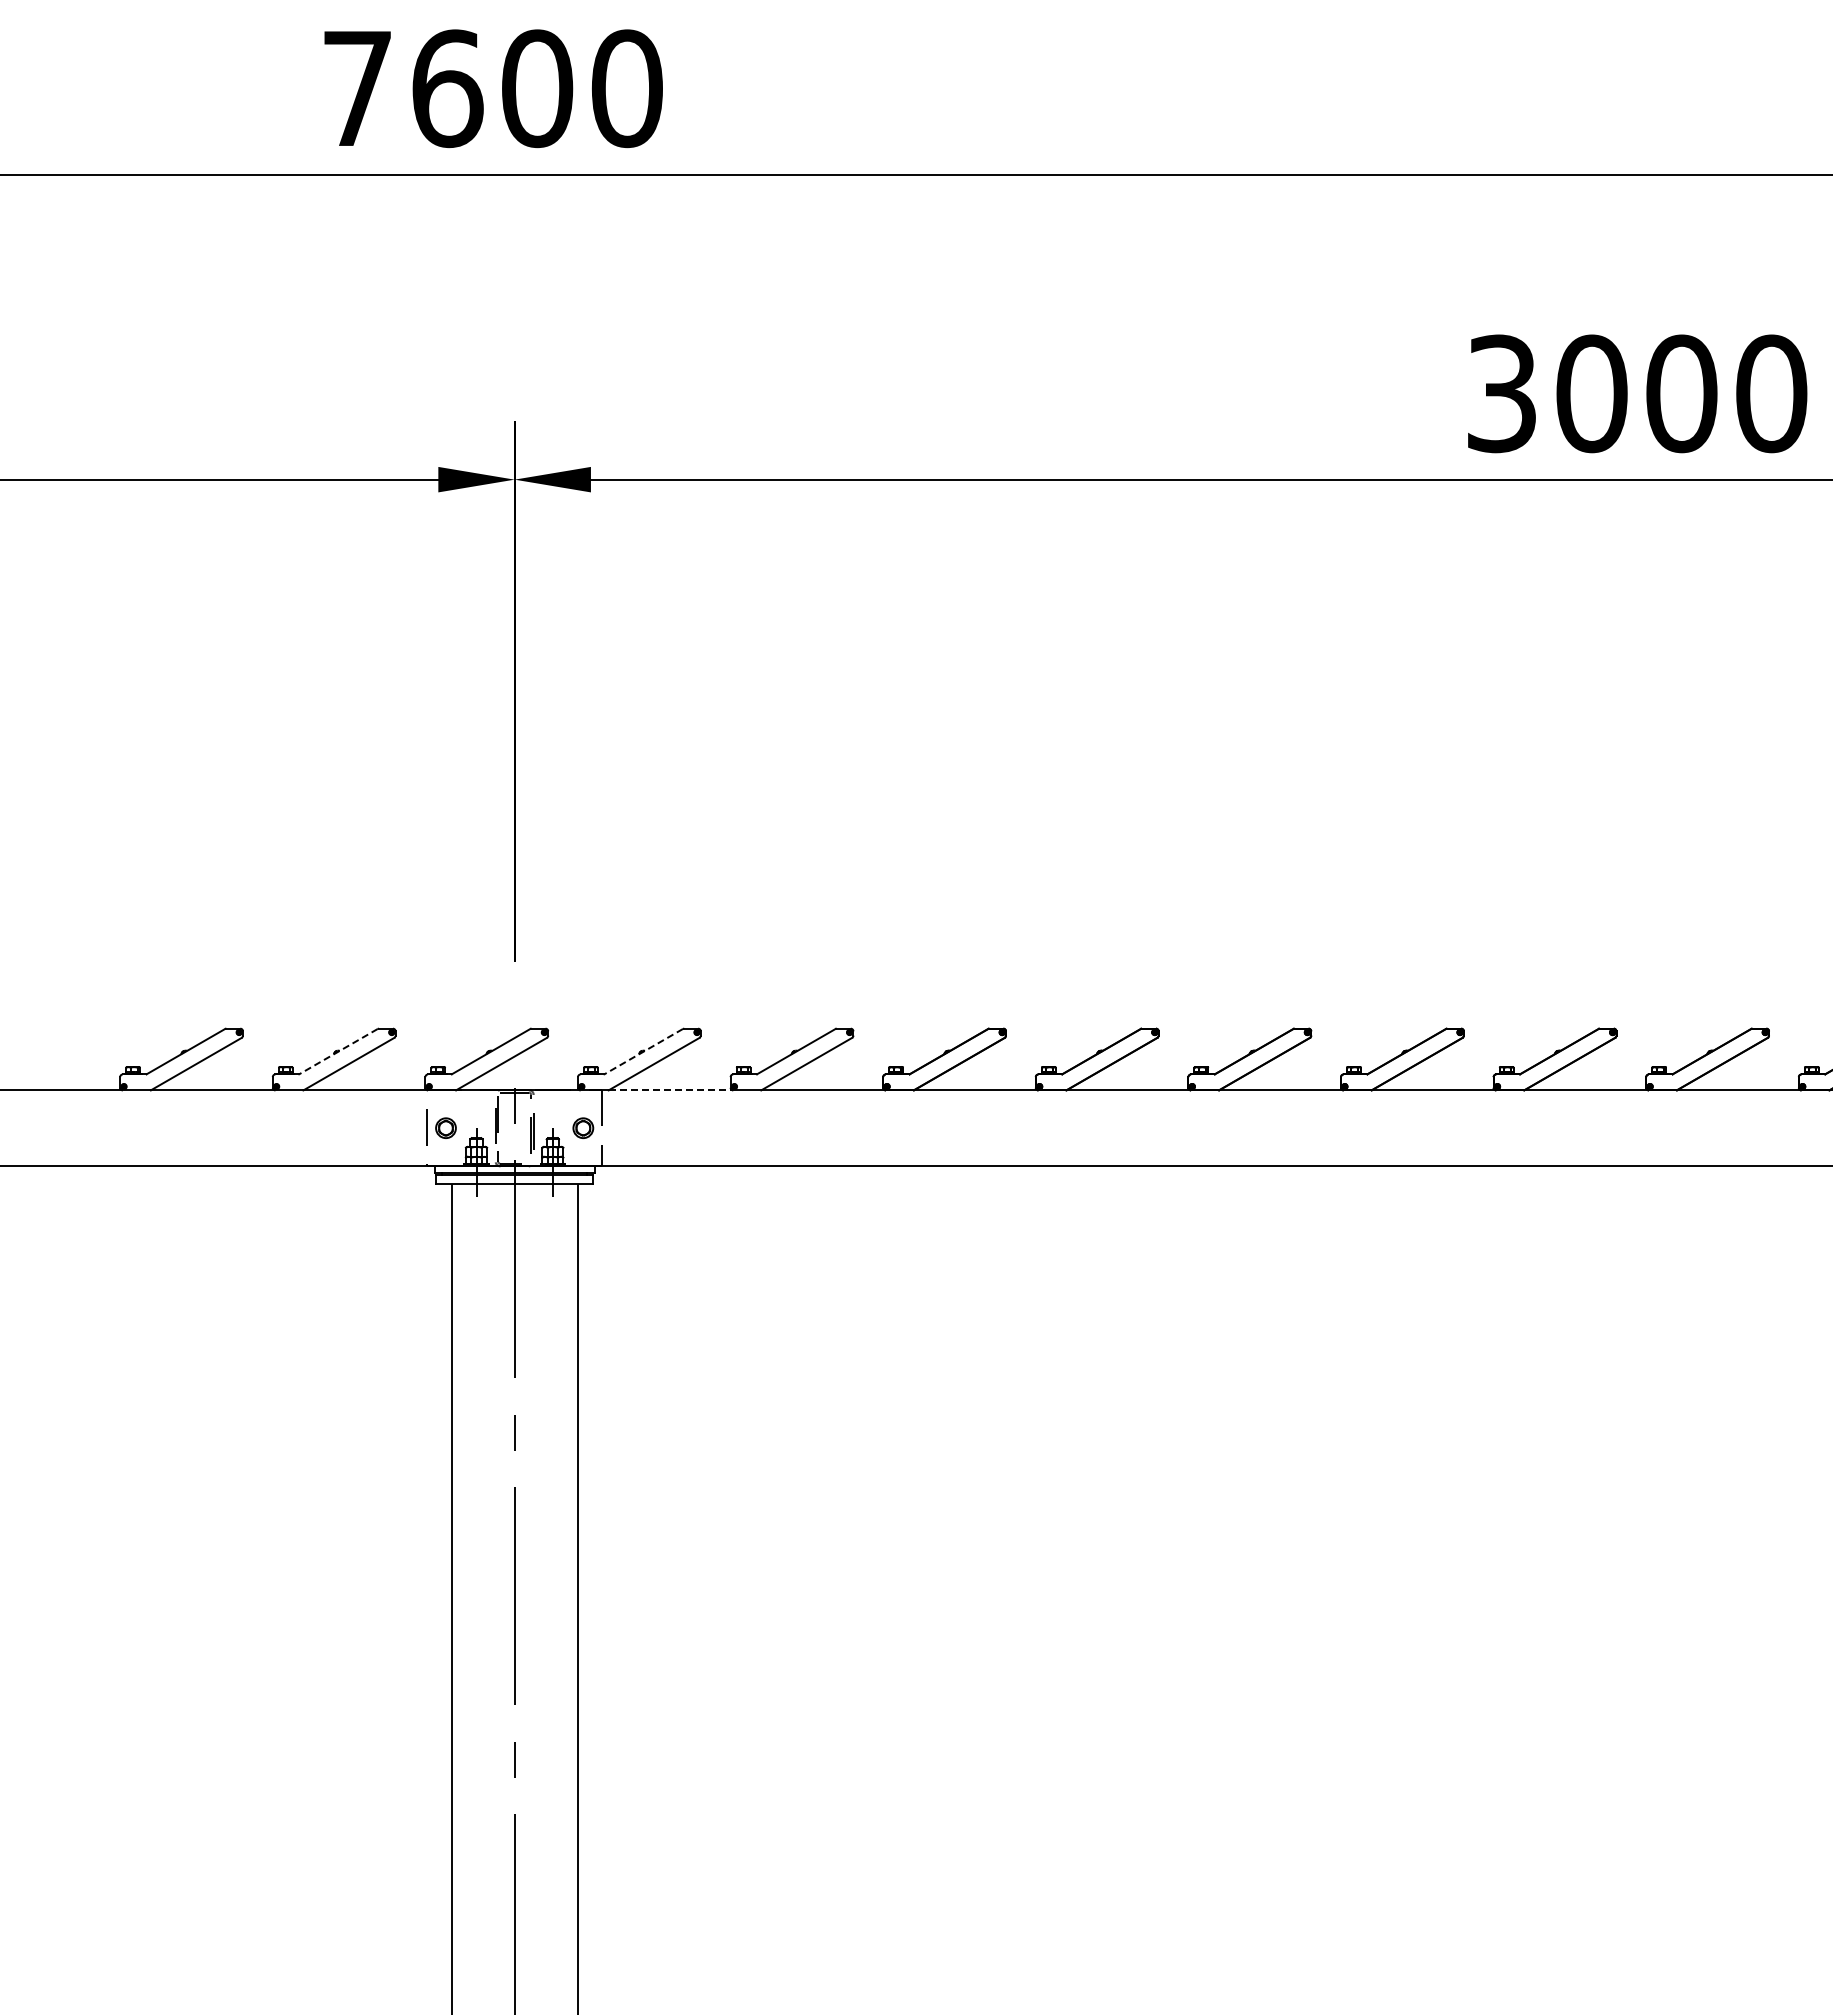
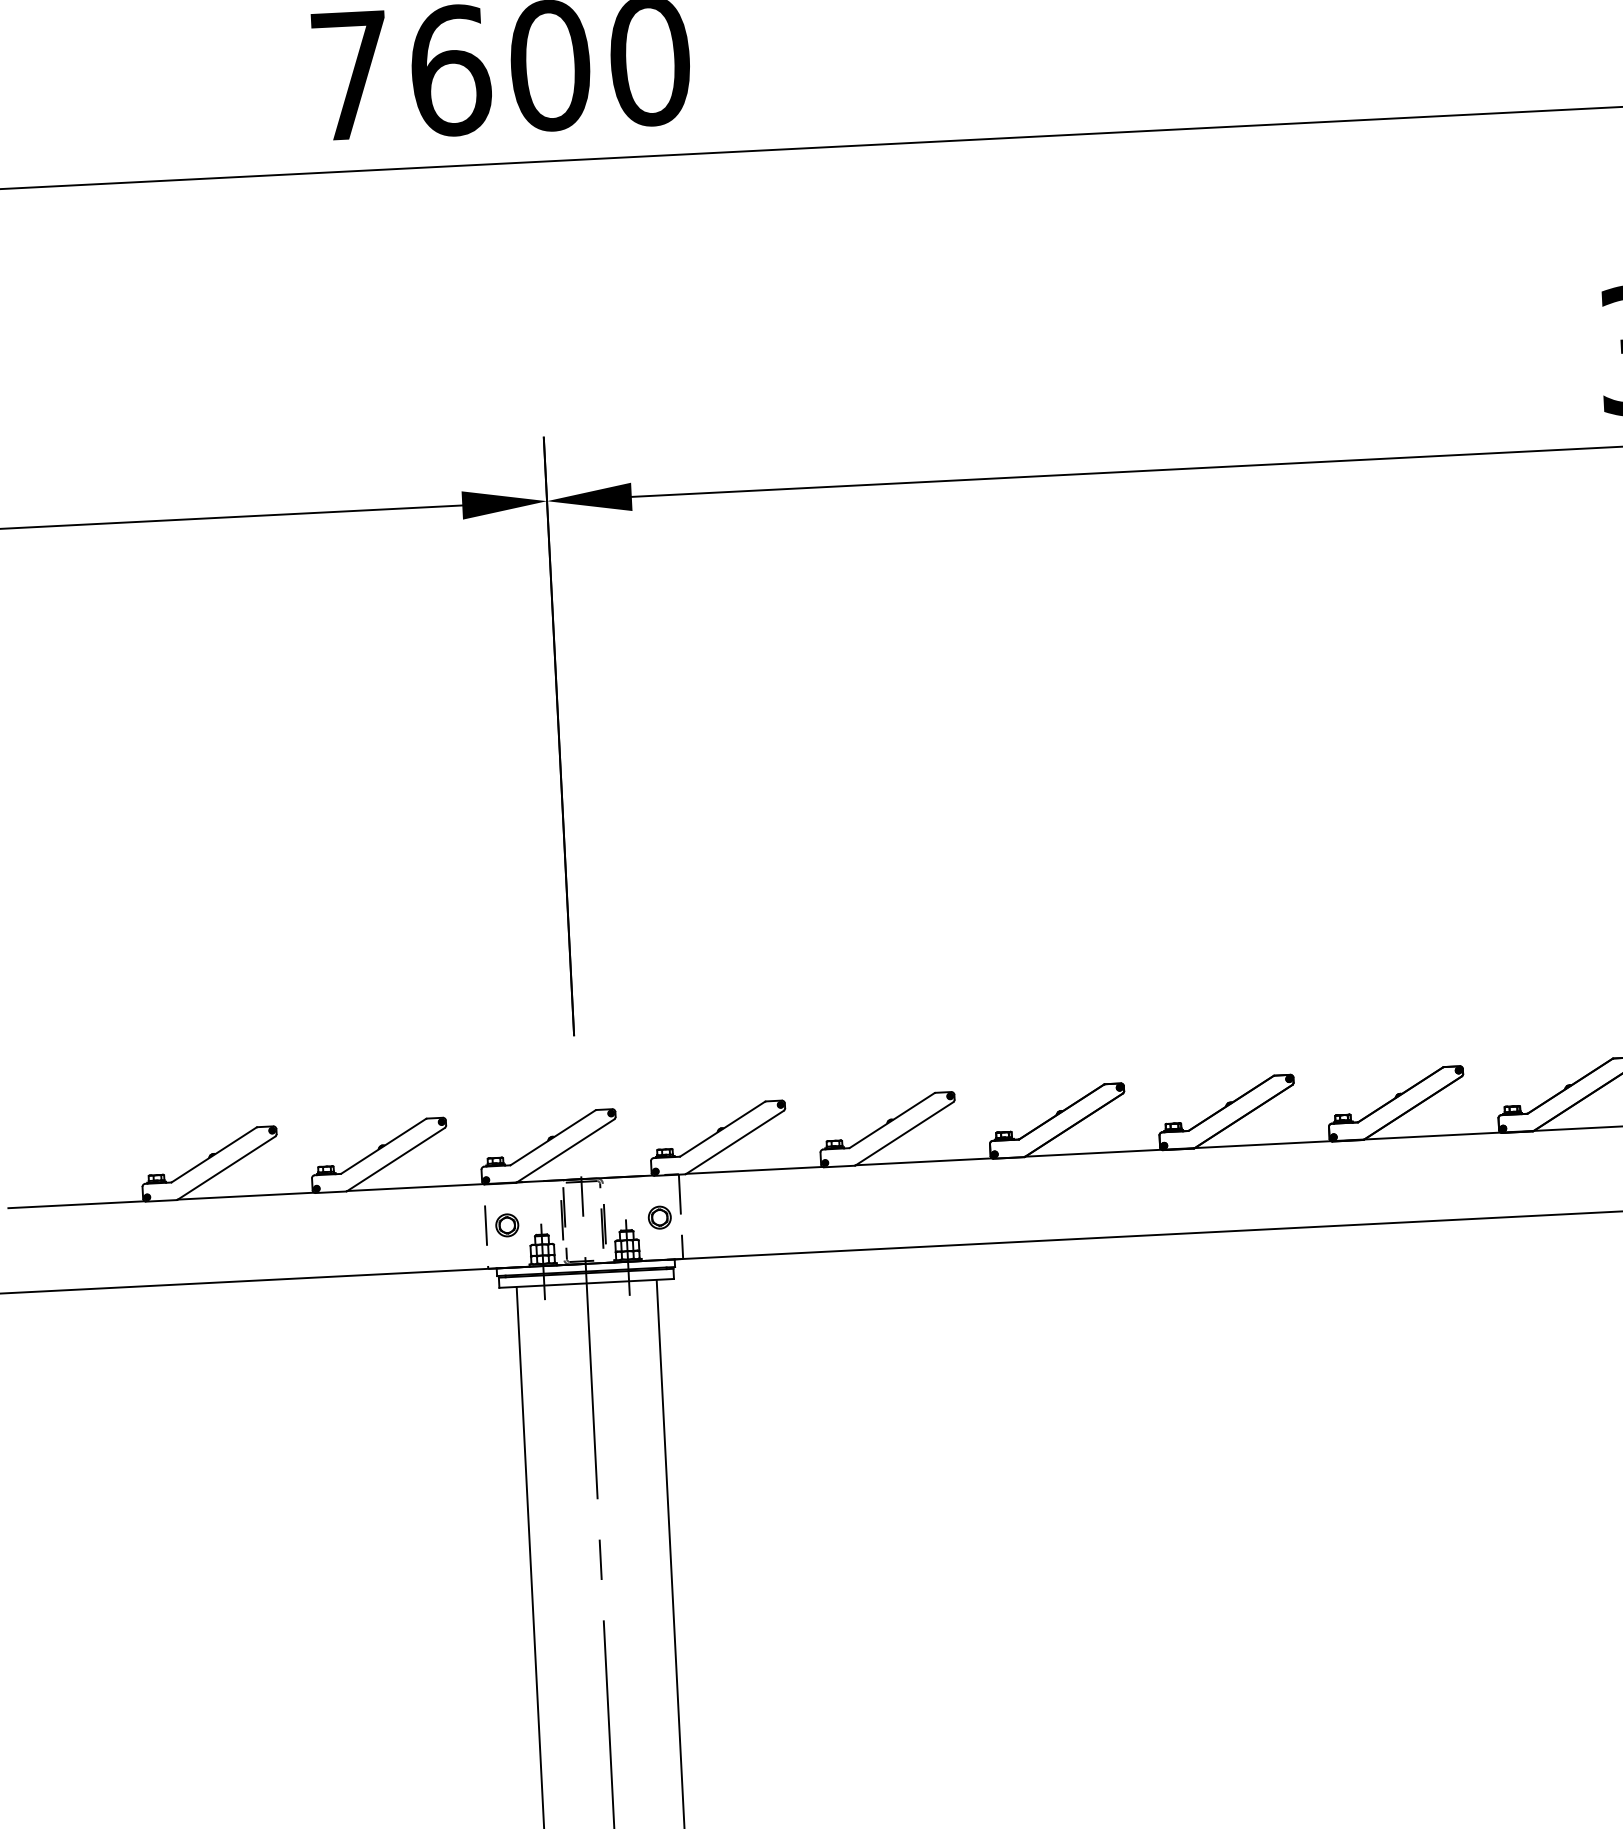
line: (338, 1051) -> (383, 1146), dashed -> solid
line: (643, 1051) -> (722, 1129), dashed -> solid
line: (671, 1090) -> (755, 1170), dashed -> solid

